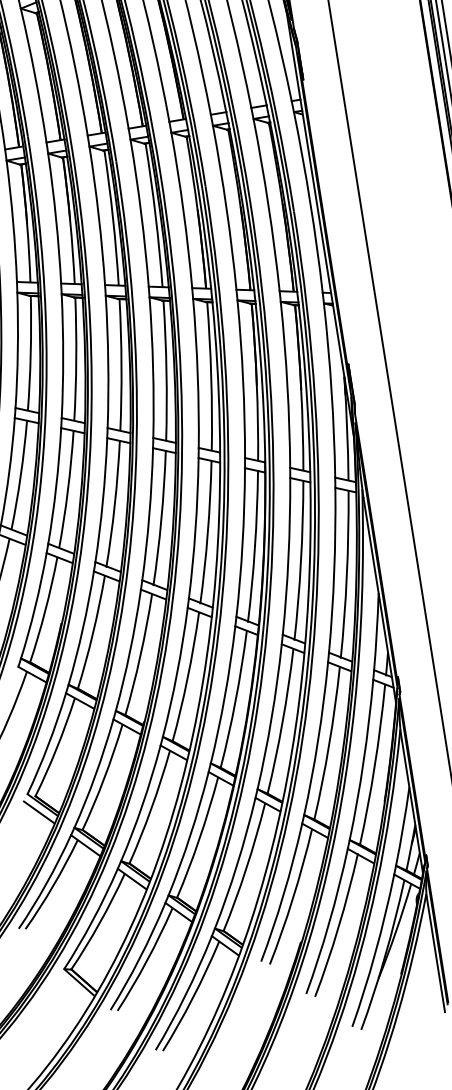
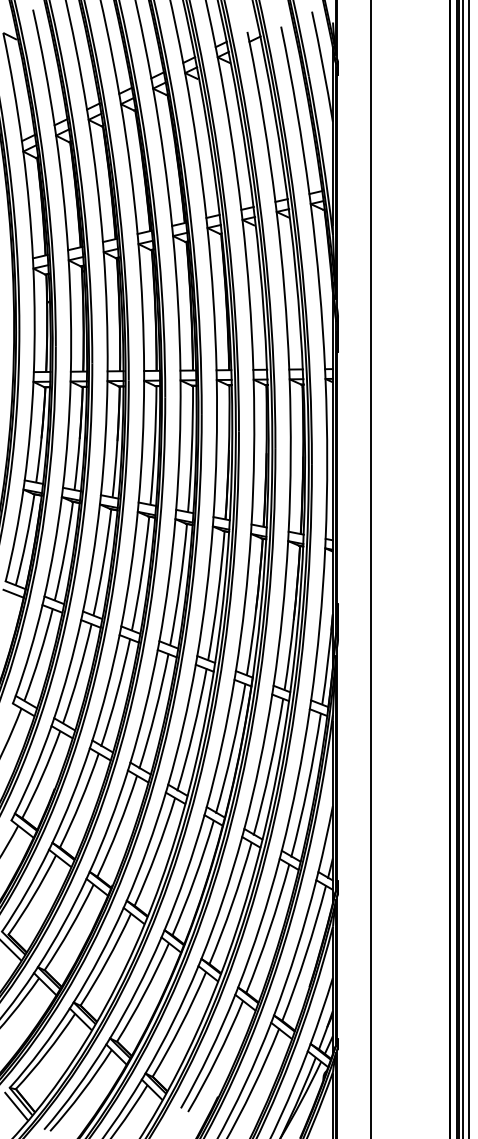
line: (74, 987) -> (16, 1105), added

